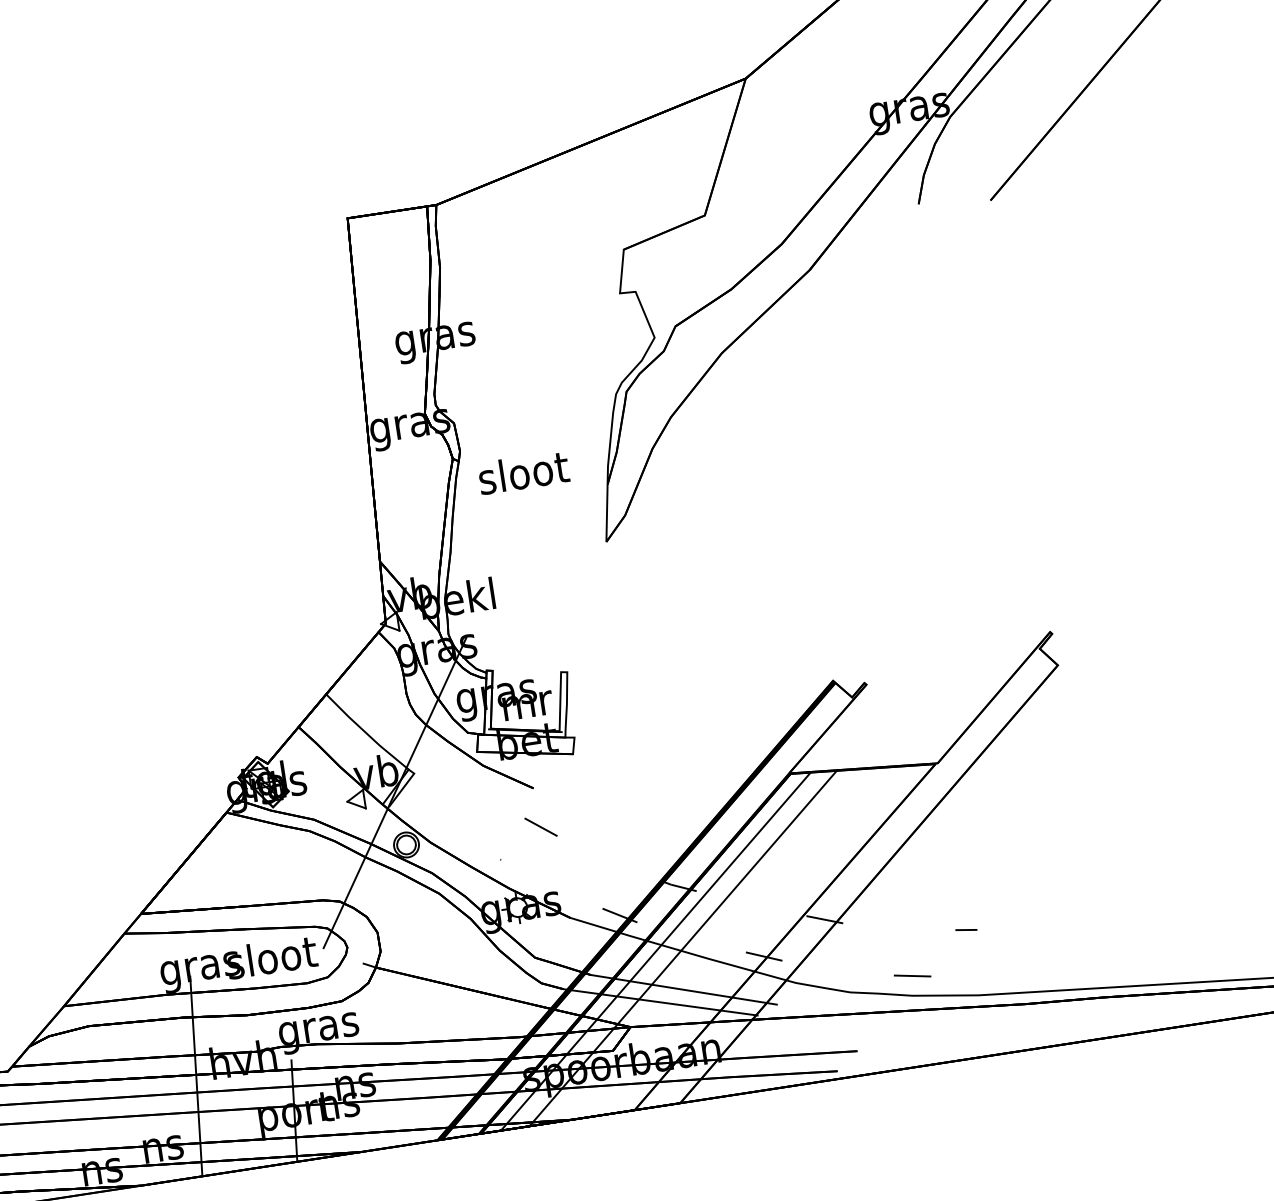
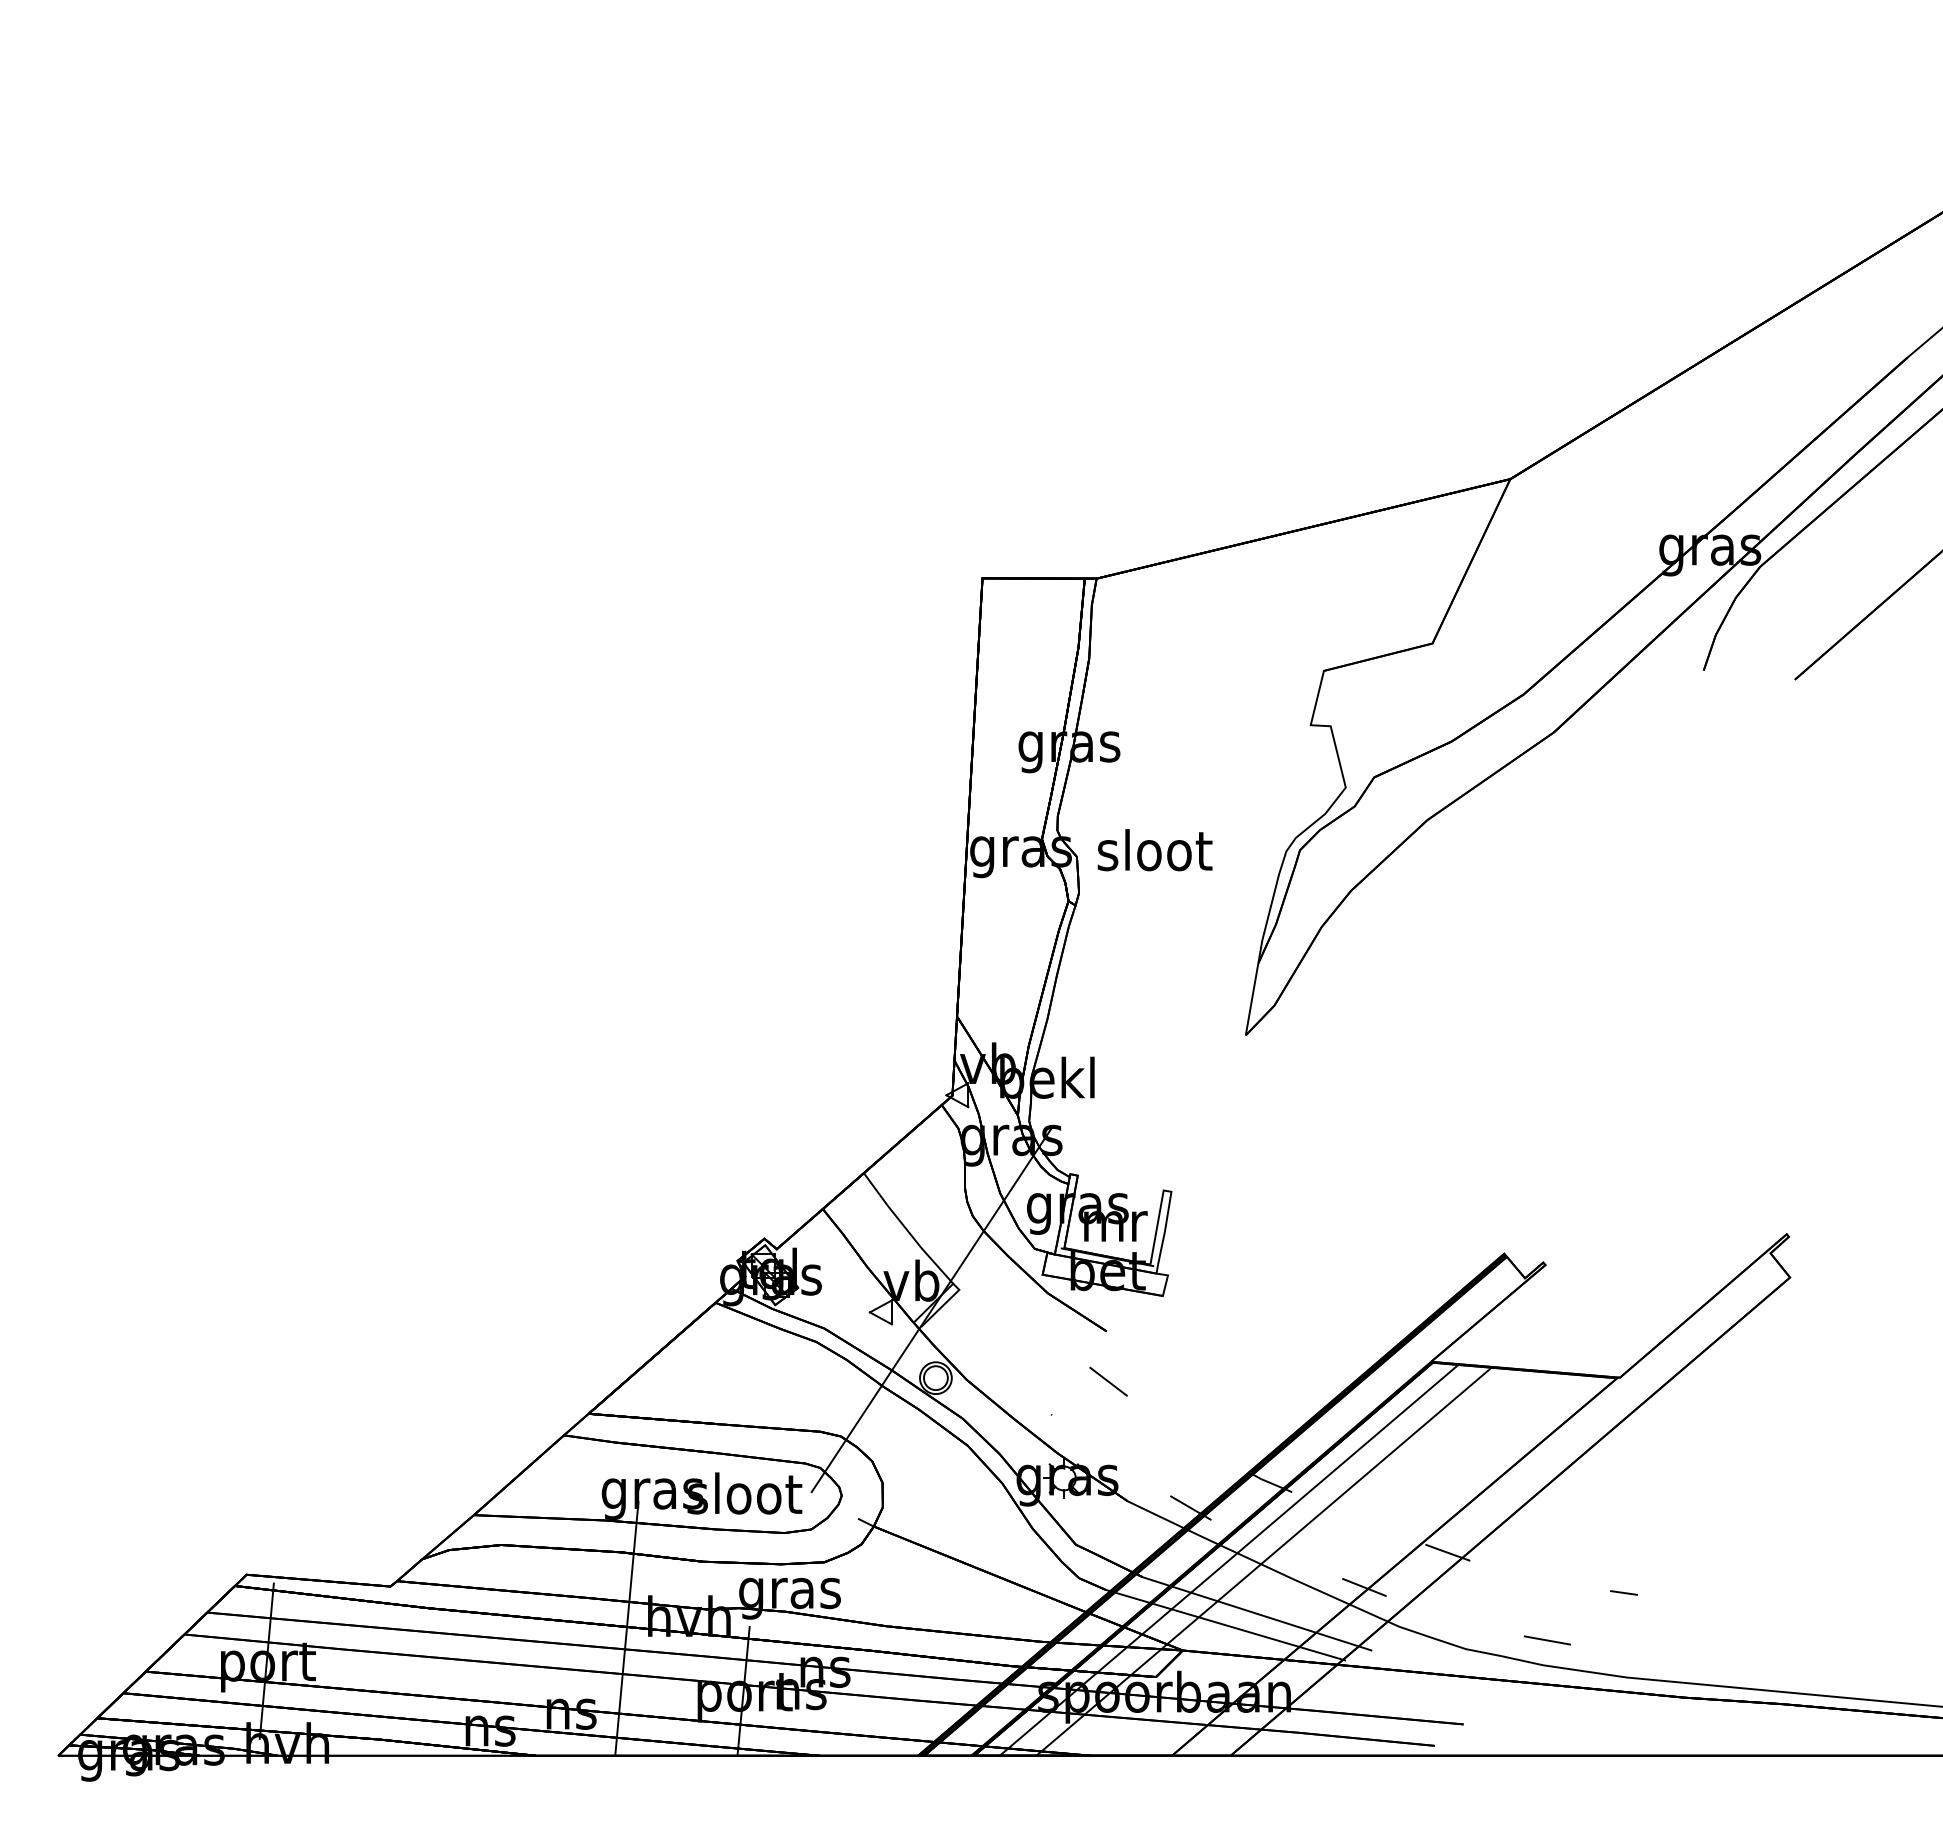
text: (523, 472) -> (1154, 850), moved

